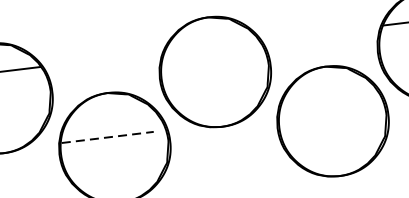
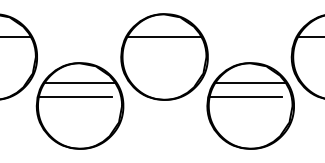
line: (212, 45) -> (164, 36), added
line: (329, 91) -> (250, 82), added
line: (325, 111) -> (245, 97), added
line: (110, 117) -> (79, 82), added
line: (107, 137) -> (75, 97), dashed -> solid

